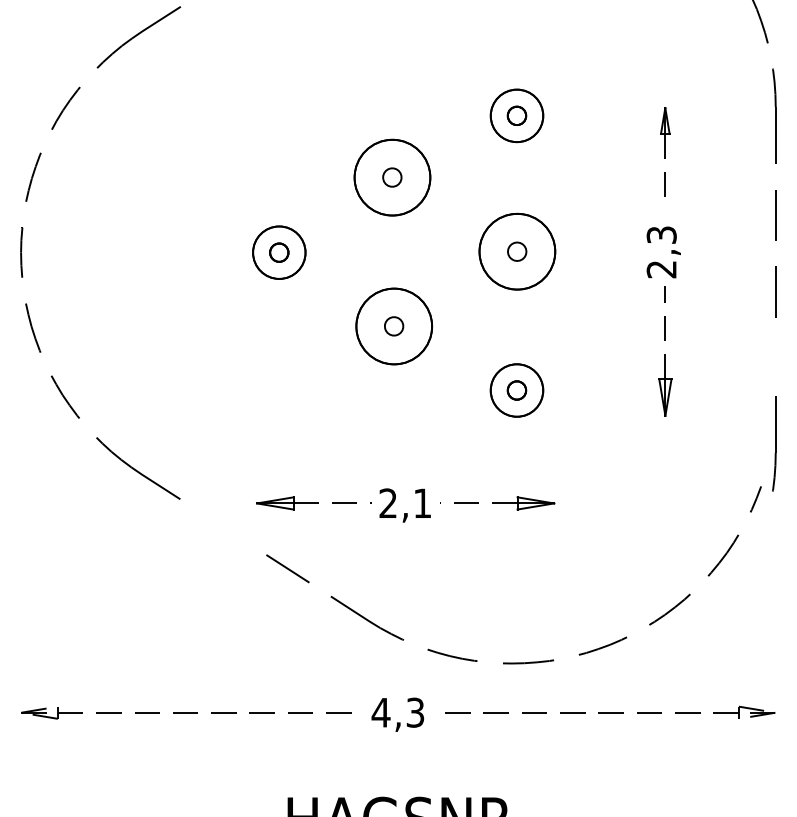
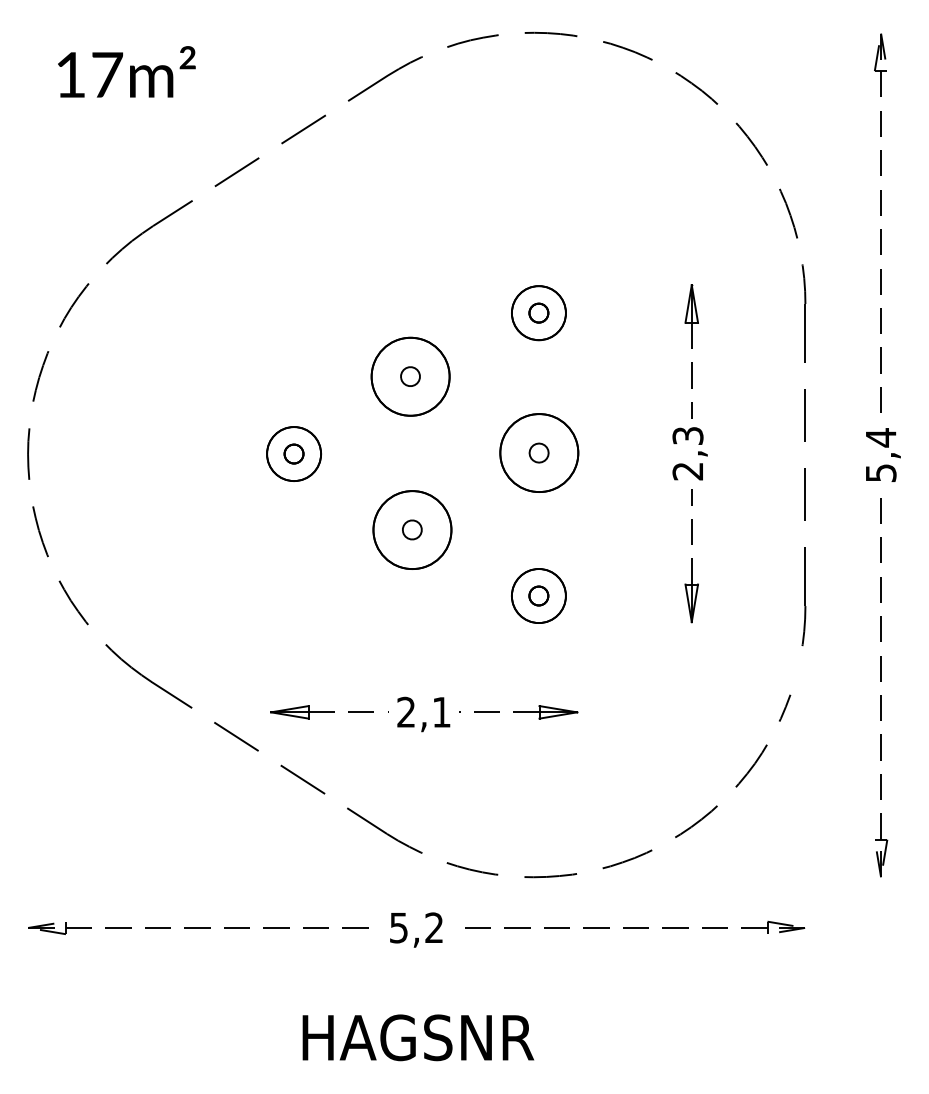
part: (665, 153) -> (691, 351), size x1.43
part: (773, 443) -> (803, 596), moved
line: (223, 526) -> (236, 736), added
text: (398, 712) -> (416, 927), 4,3 -> 5,2

